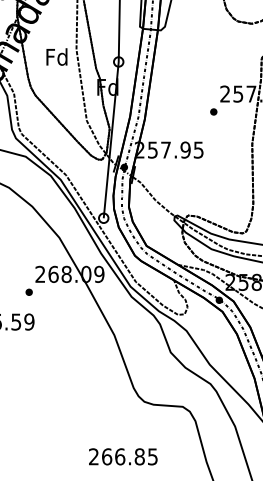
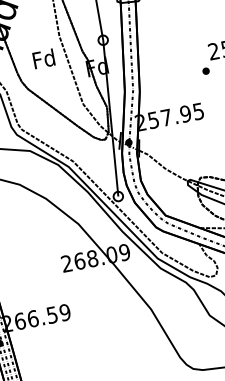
text: (56, 56) -> (43, 58), moved
part: (28, 291) -> (58, 282), removed

